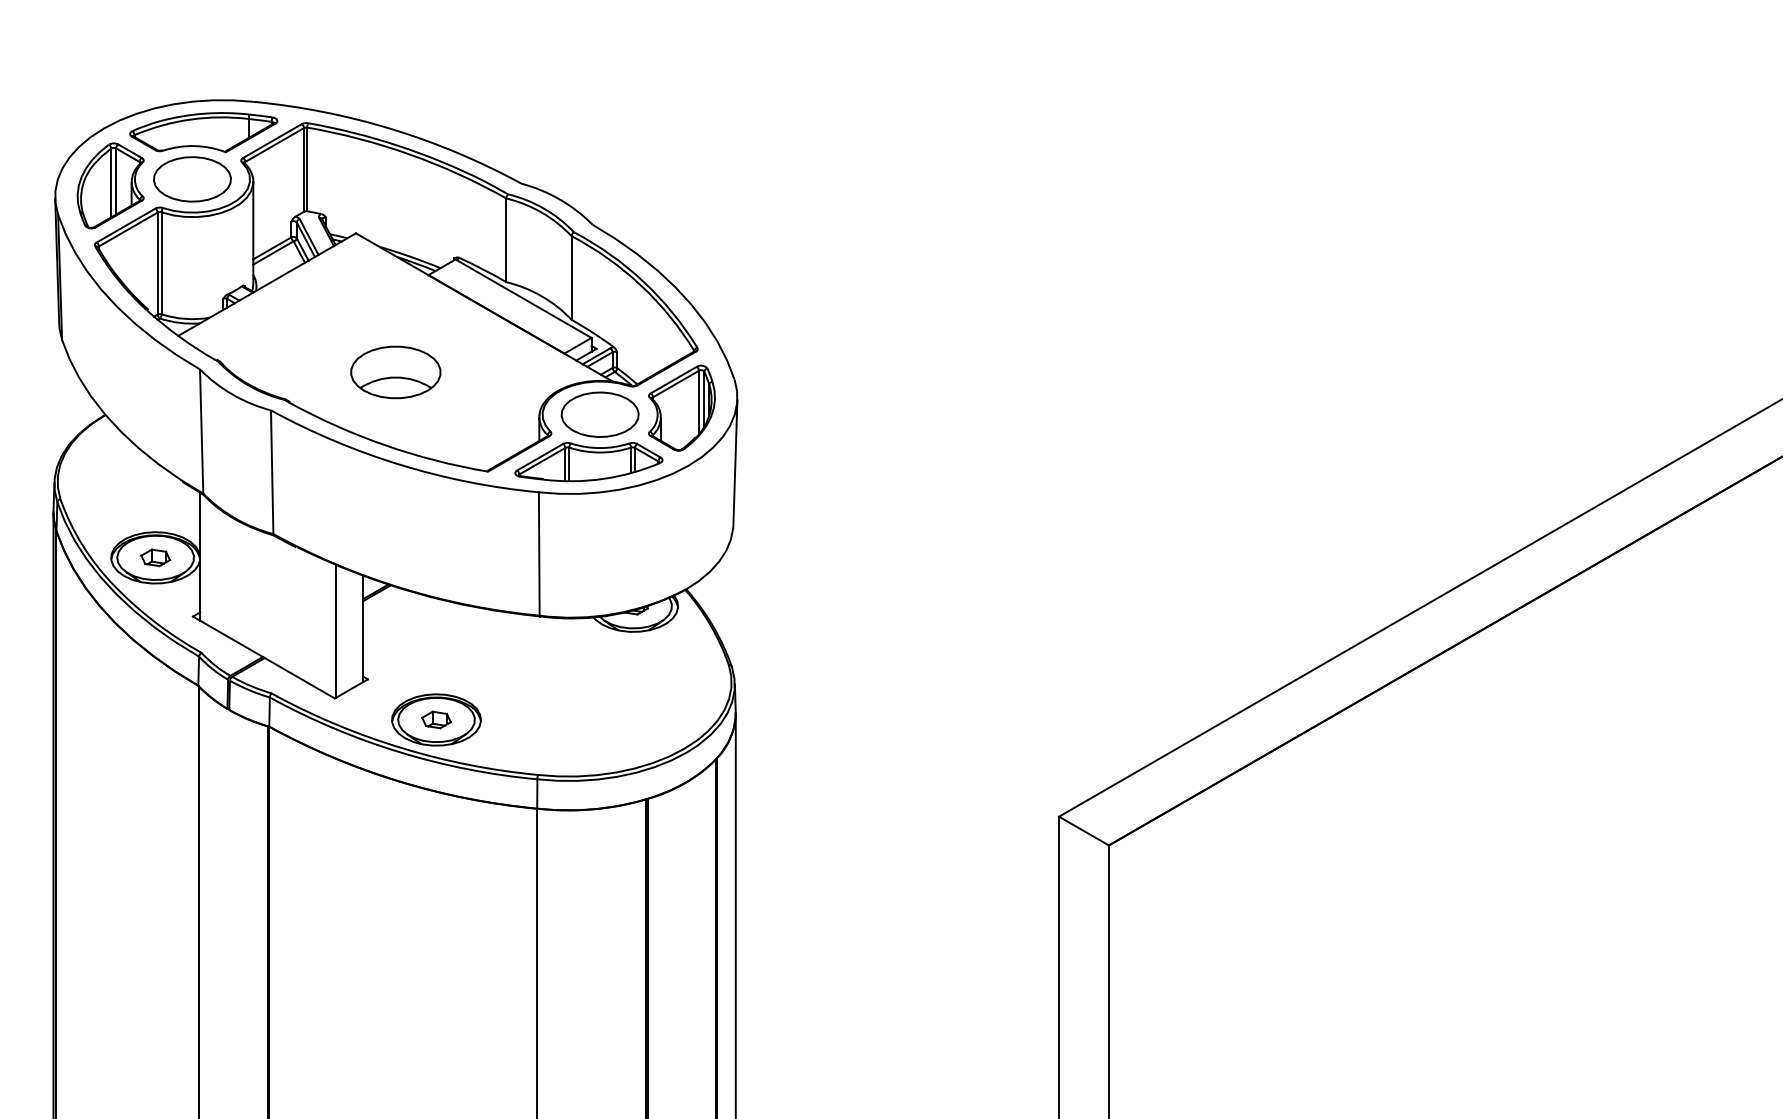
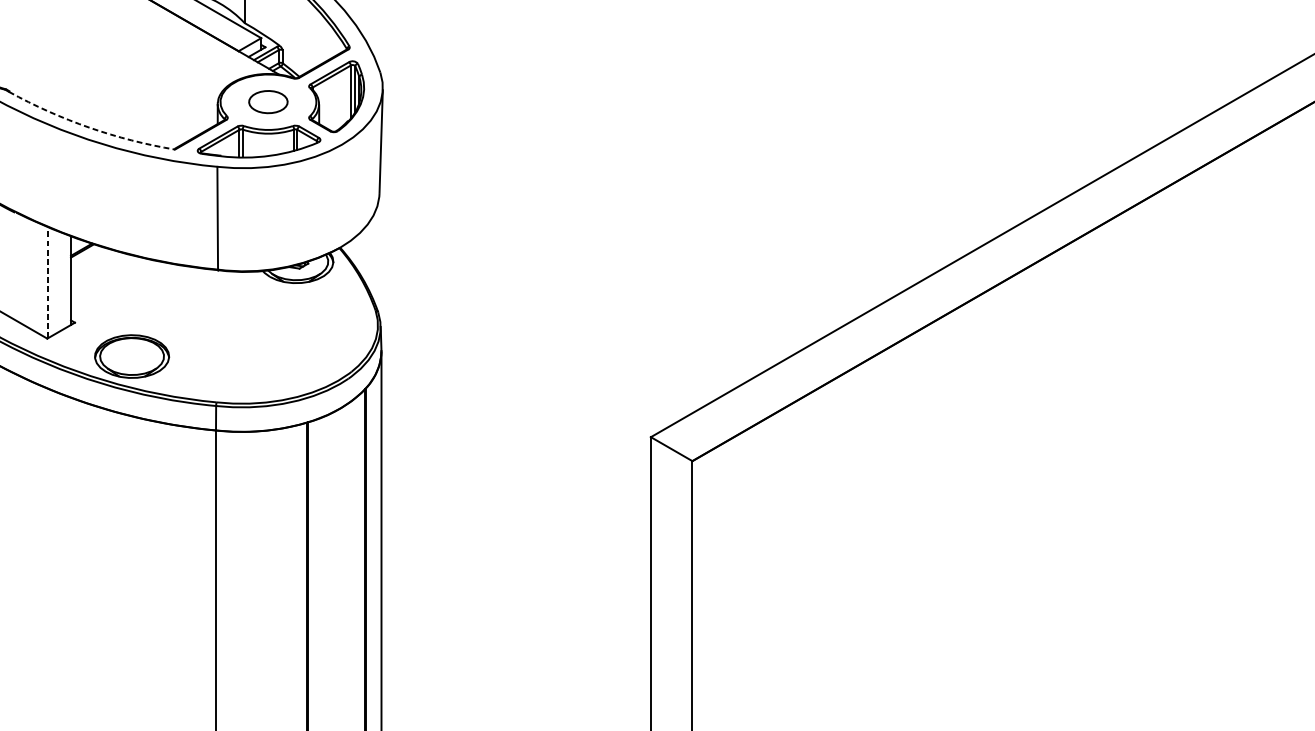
part: (395, 372) -> (97, 66), removed
part: (599, 414) -> (267, 101), size x0.6
arc: (385, 445) -> (89, 127), solid -> dashed
line: (336, 631) -> (48, 282), solid -> dashed
part: (436, 719) -> (132, 356), removed

